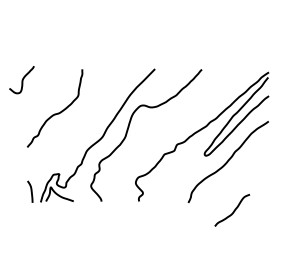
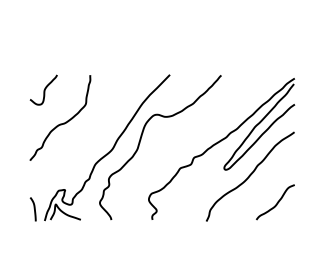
curve: (21, 80) -> (43, 90), moved
curve: (233, 210) -> (276, 202), moved

